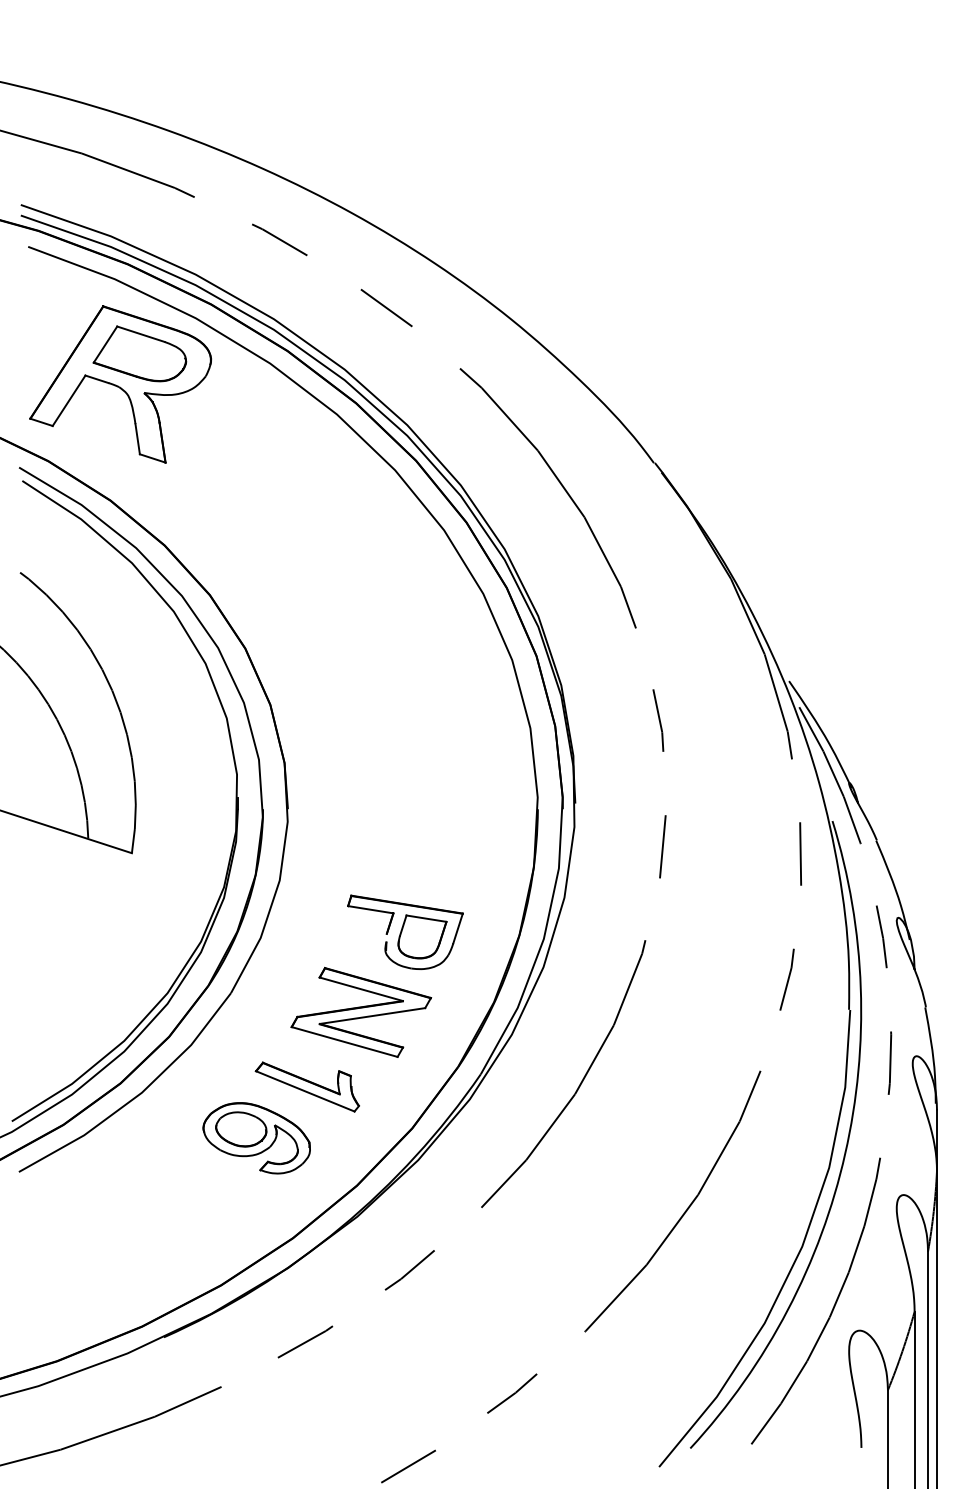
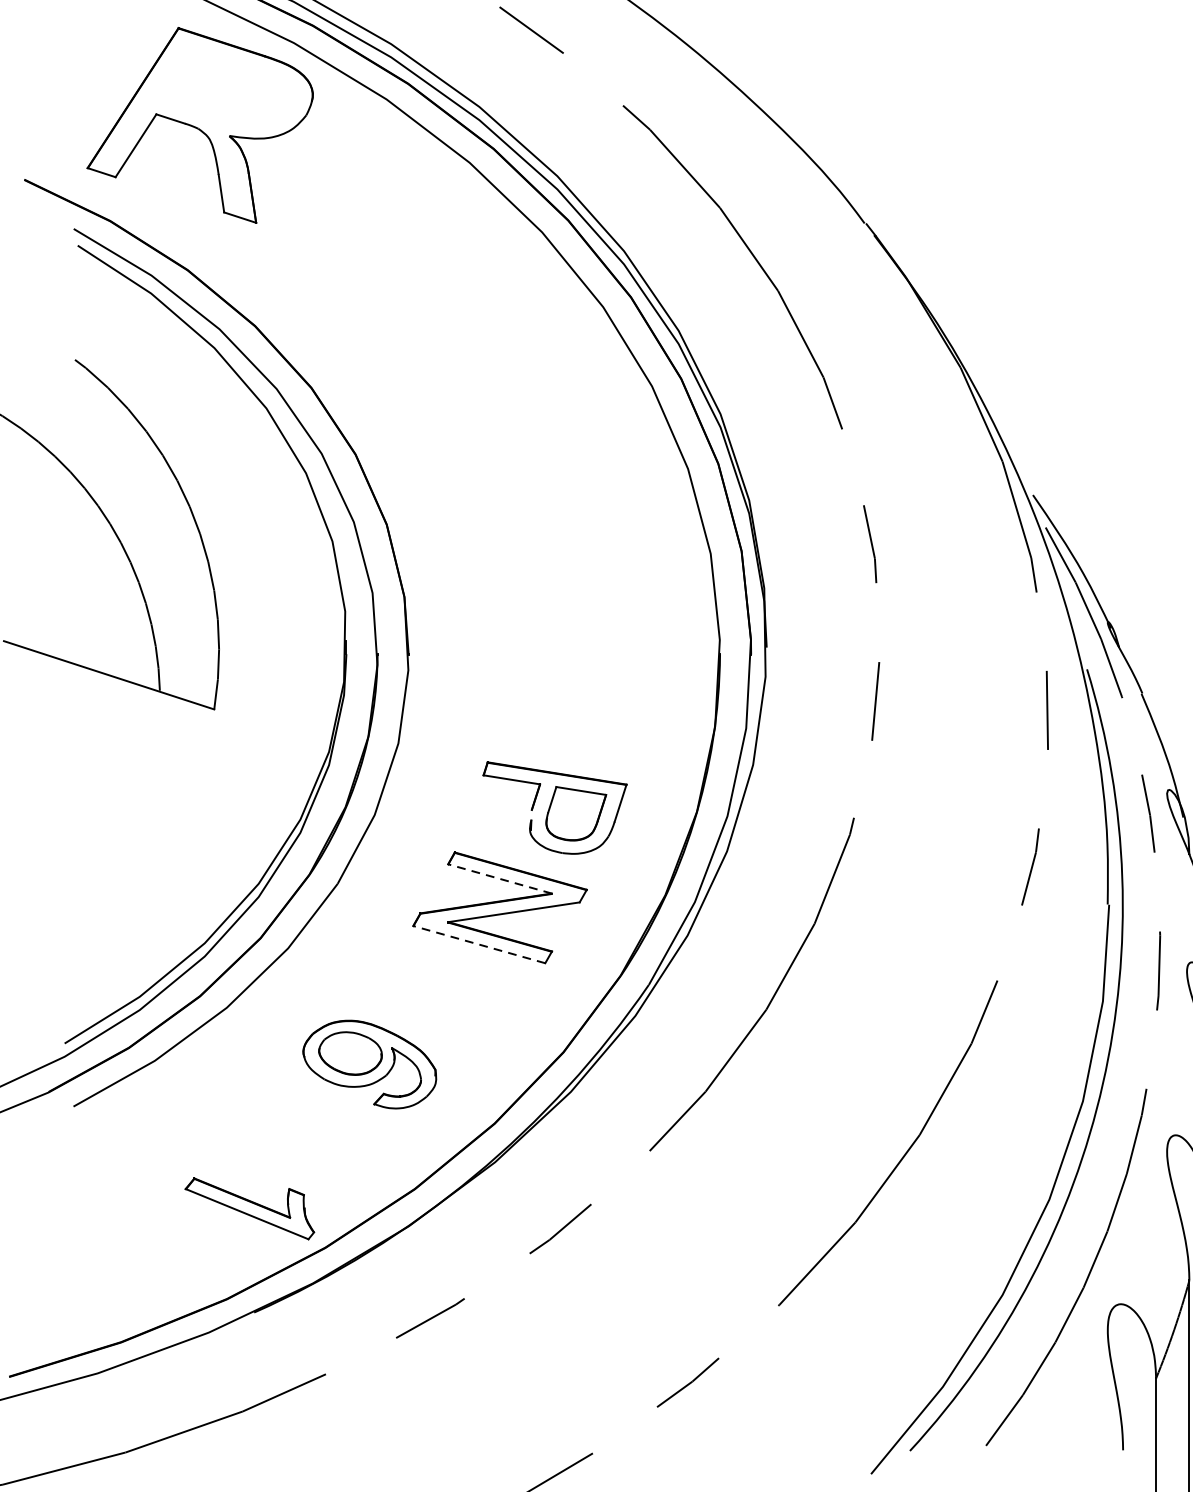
part: (139, 353) -> (223, 86), removed
line: (360, 989) -> (499, 879), solid -> dashed
line: (344, 1041) -> (479, 943), solid -> dashed
part: (306, 1086) -> (248, 1208), moved

